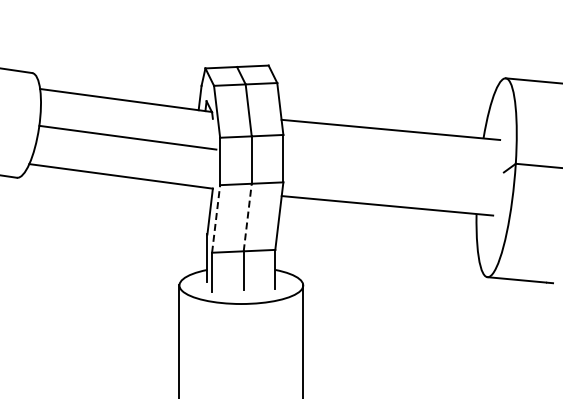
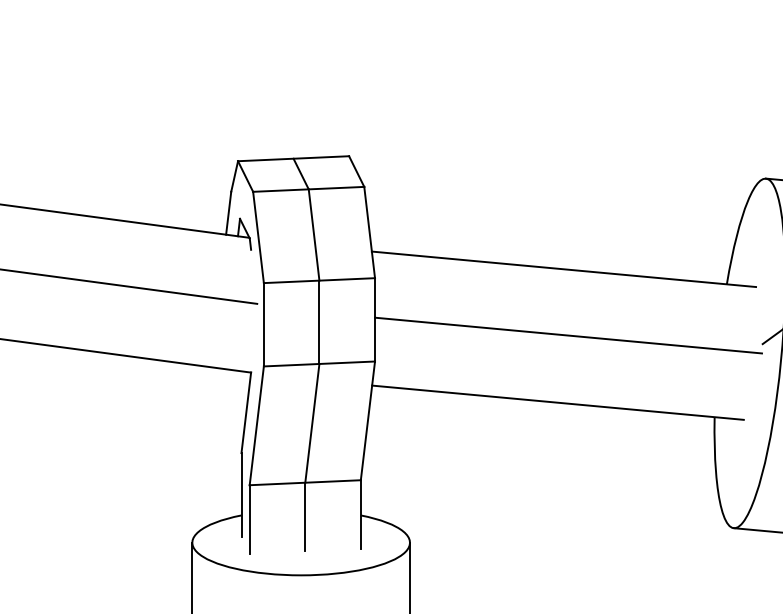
line: (393, 167) -> (568, 335), added
line: (247, 217) -> (311, 423), dashed -> solid
line: (216, 218) -> (257, 425), dashed -> solid

